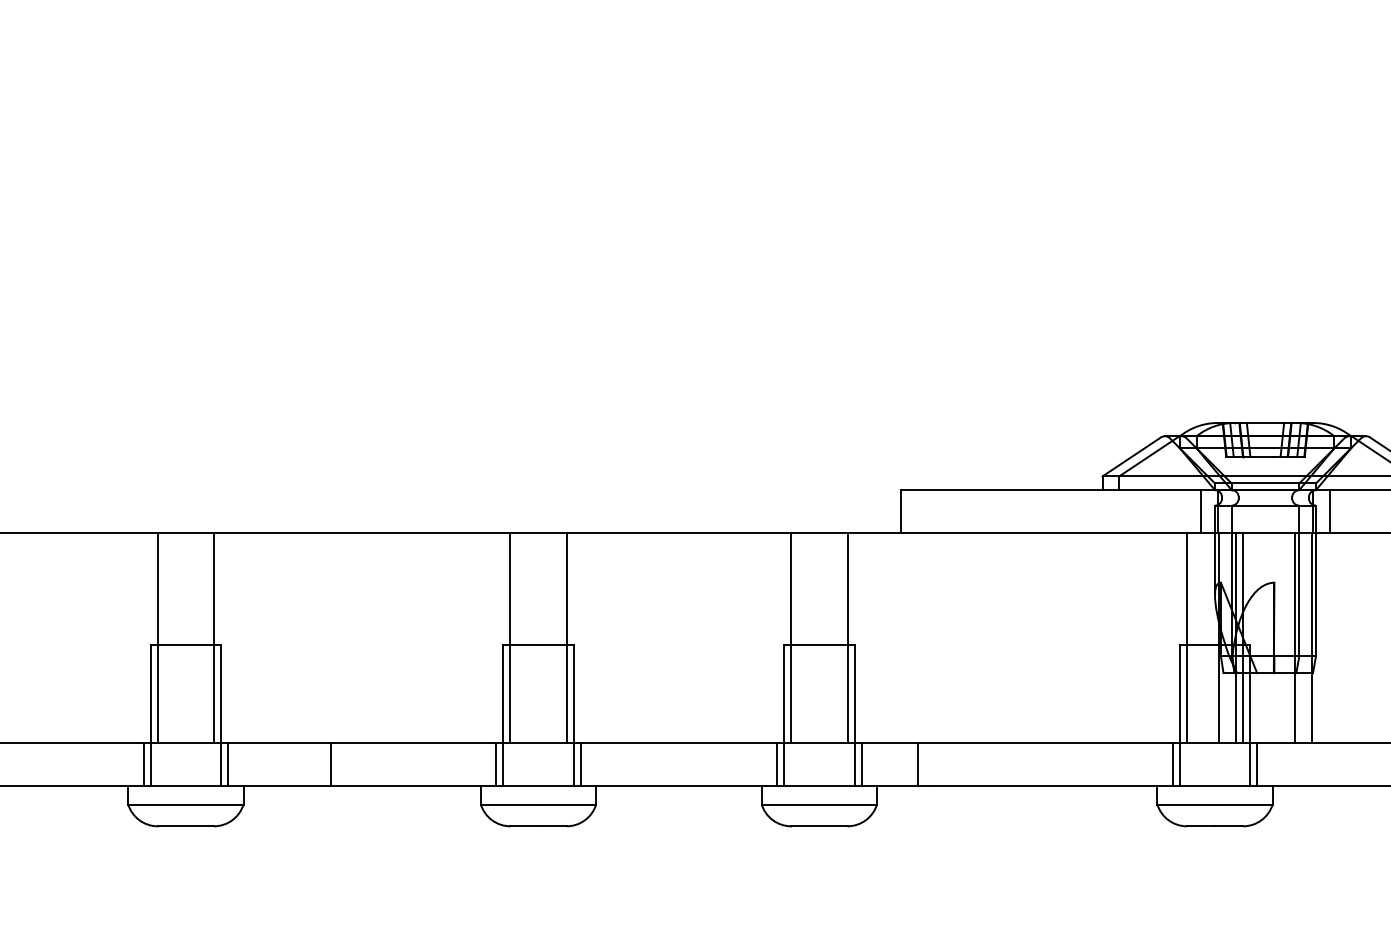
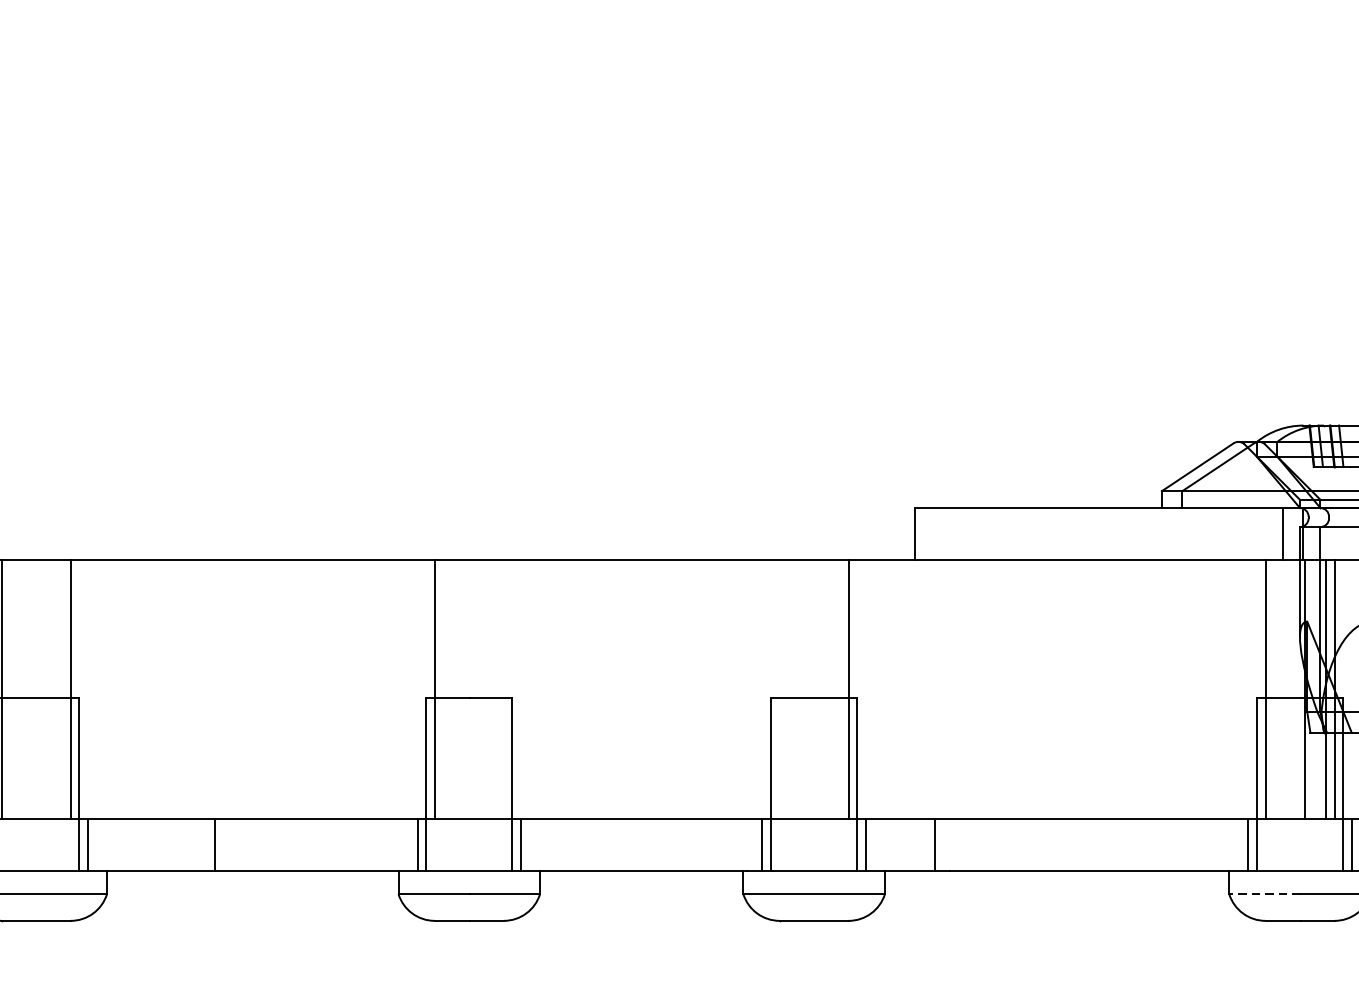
line: (566, 637) -> (503, 689), removed
line: (791, 637) -> (779, 689), removed
line: (1186, 804) -> (1264, 894), solid -> dashed

